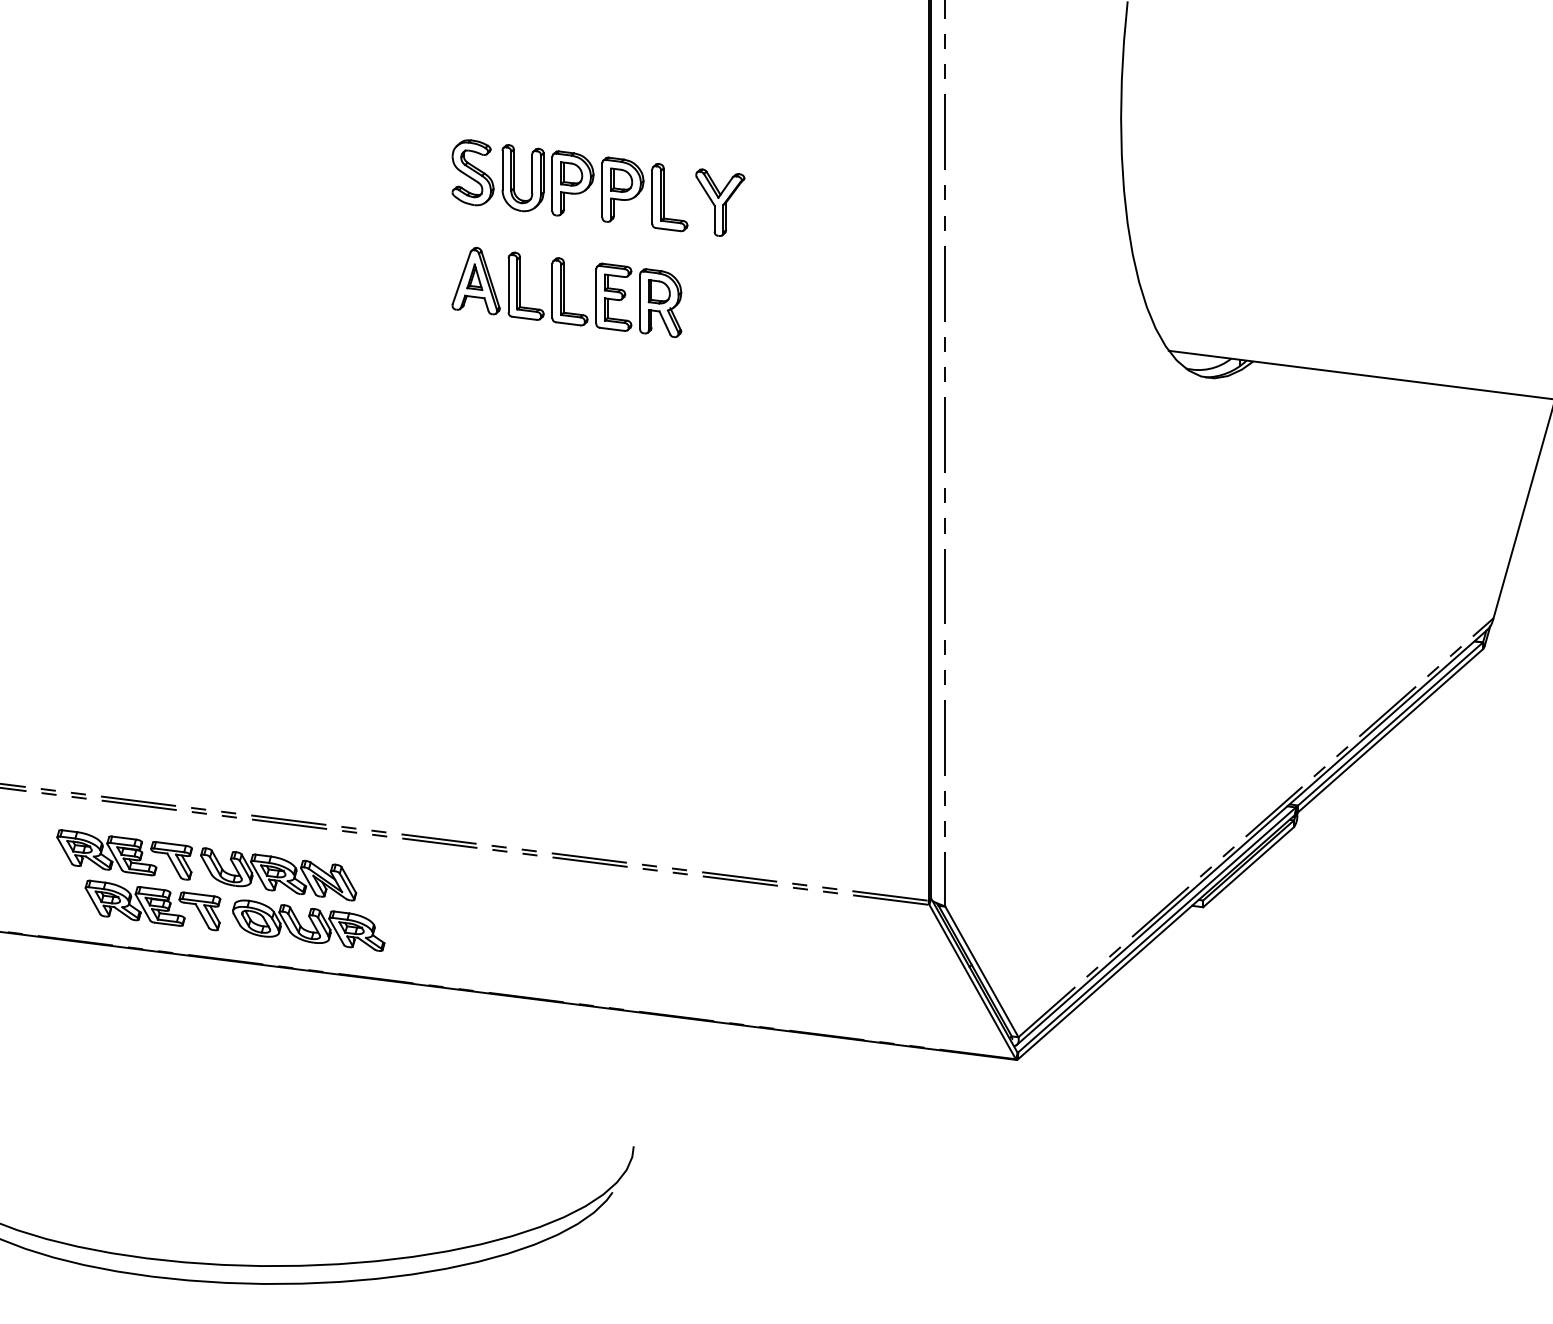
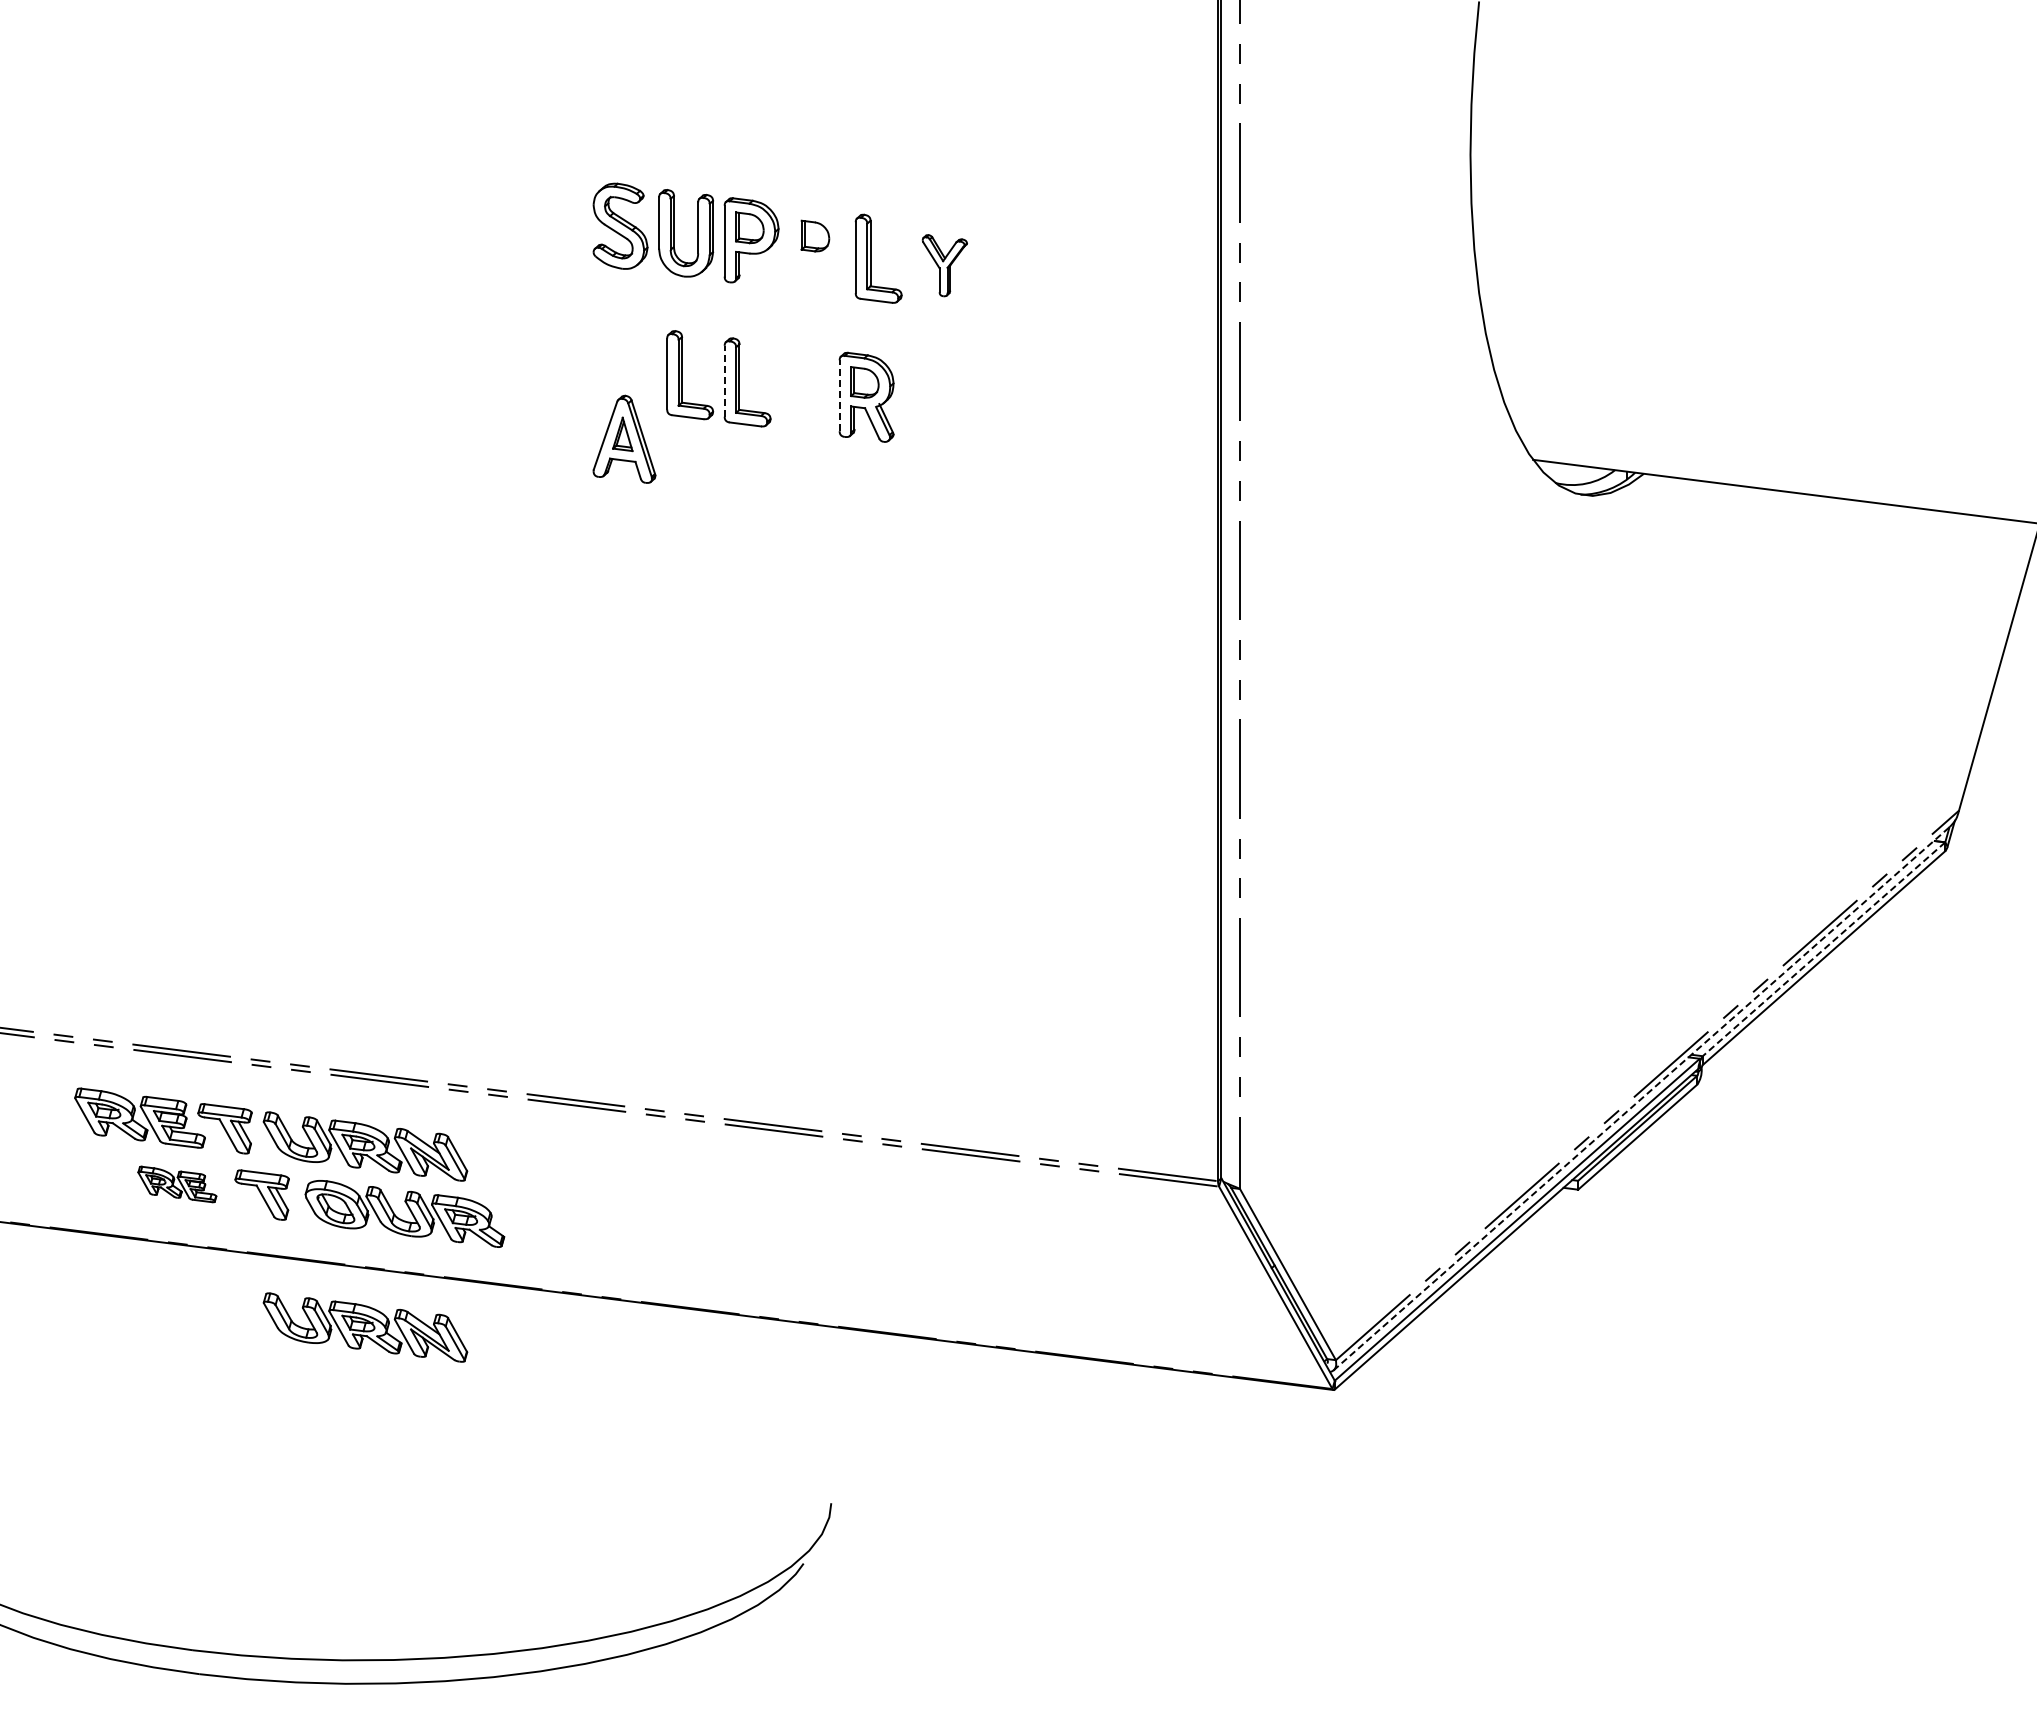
part: (623, 189) -> (817, 248), removed
part: (720, 202) -> (944, 265), size x0.7
part: (476, 280) -> (624, 438), moved
line: (552, 290) -> (724, 380), solid -> dashed
part: (614, 297) -> (805, 389), removed
line: (640, 301) -> (839, 395), solid -> dashed
line: (1390, 724) -> (1824, 949), solid -> dashed
line: (1252, 837) -> (1642, 1098), solid -> dashed
part: (135, 903) -> (177, 1184), size x0.6
part: (278, 1012) -> (365, 1327), added

